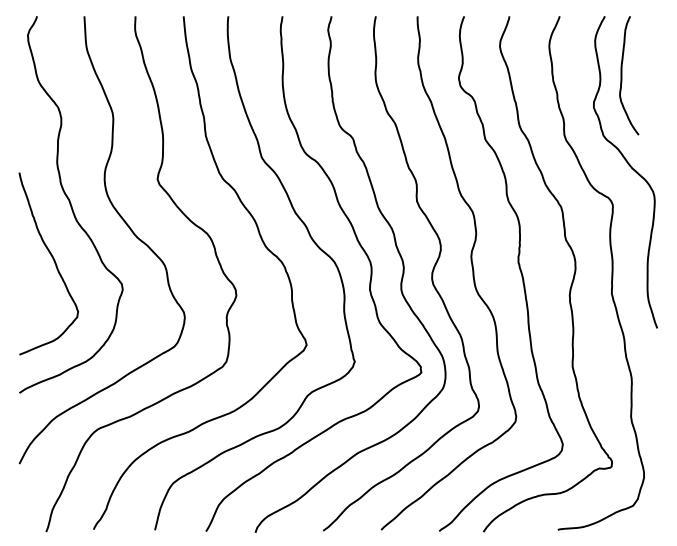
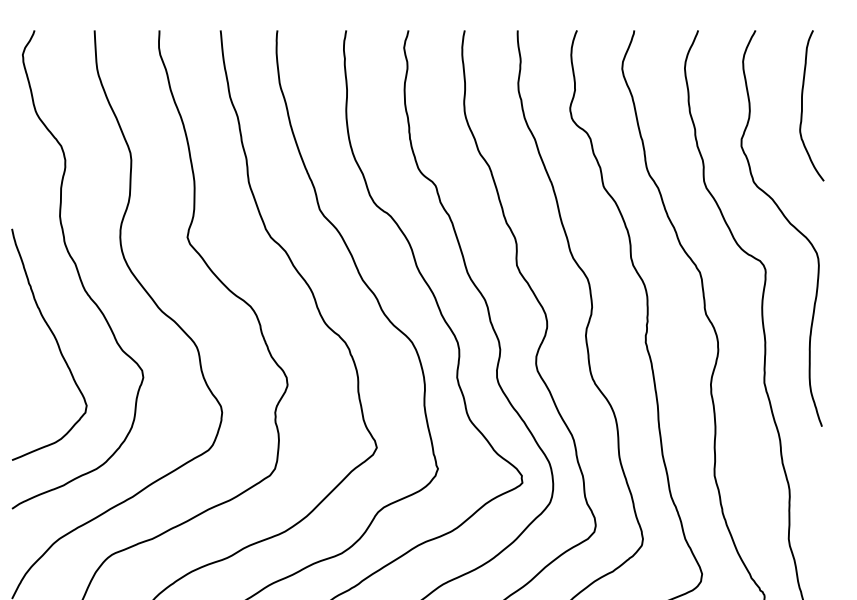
curve: (622, 75) -> (803, 105), moved

